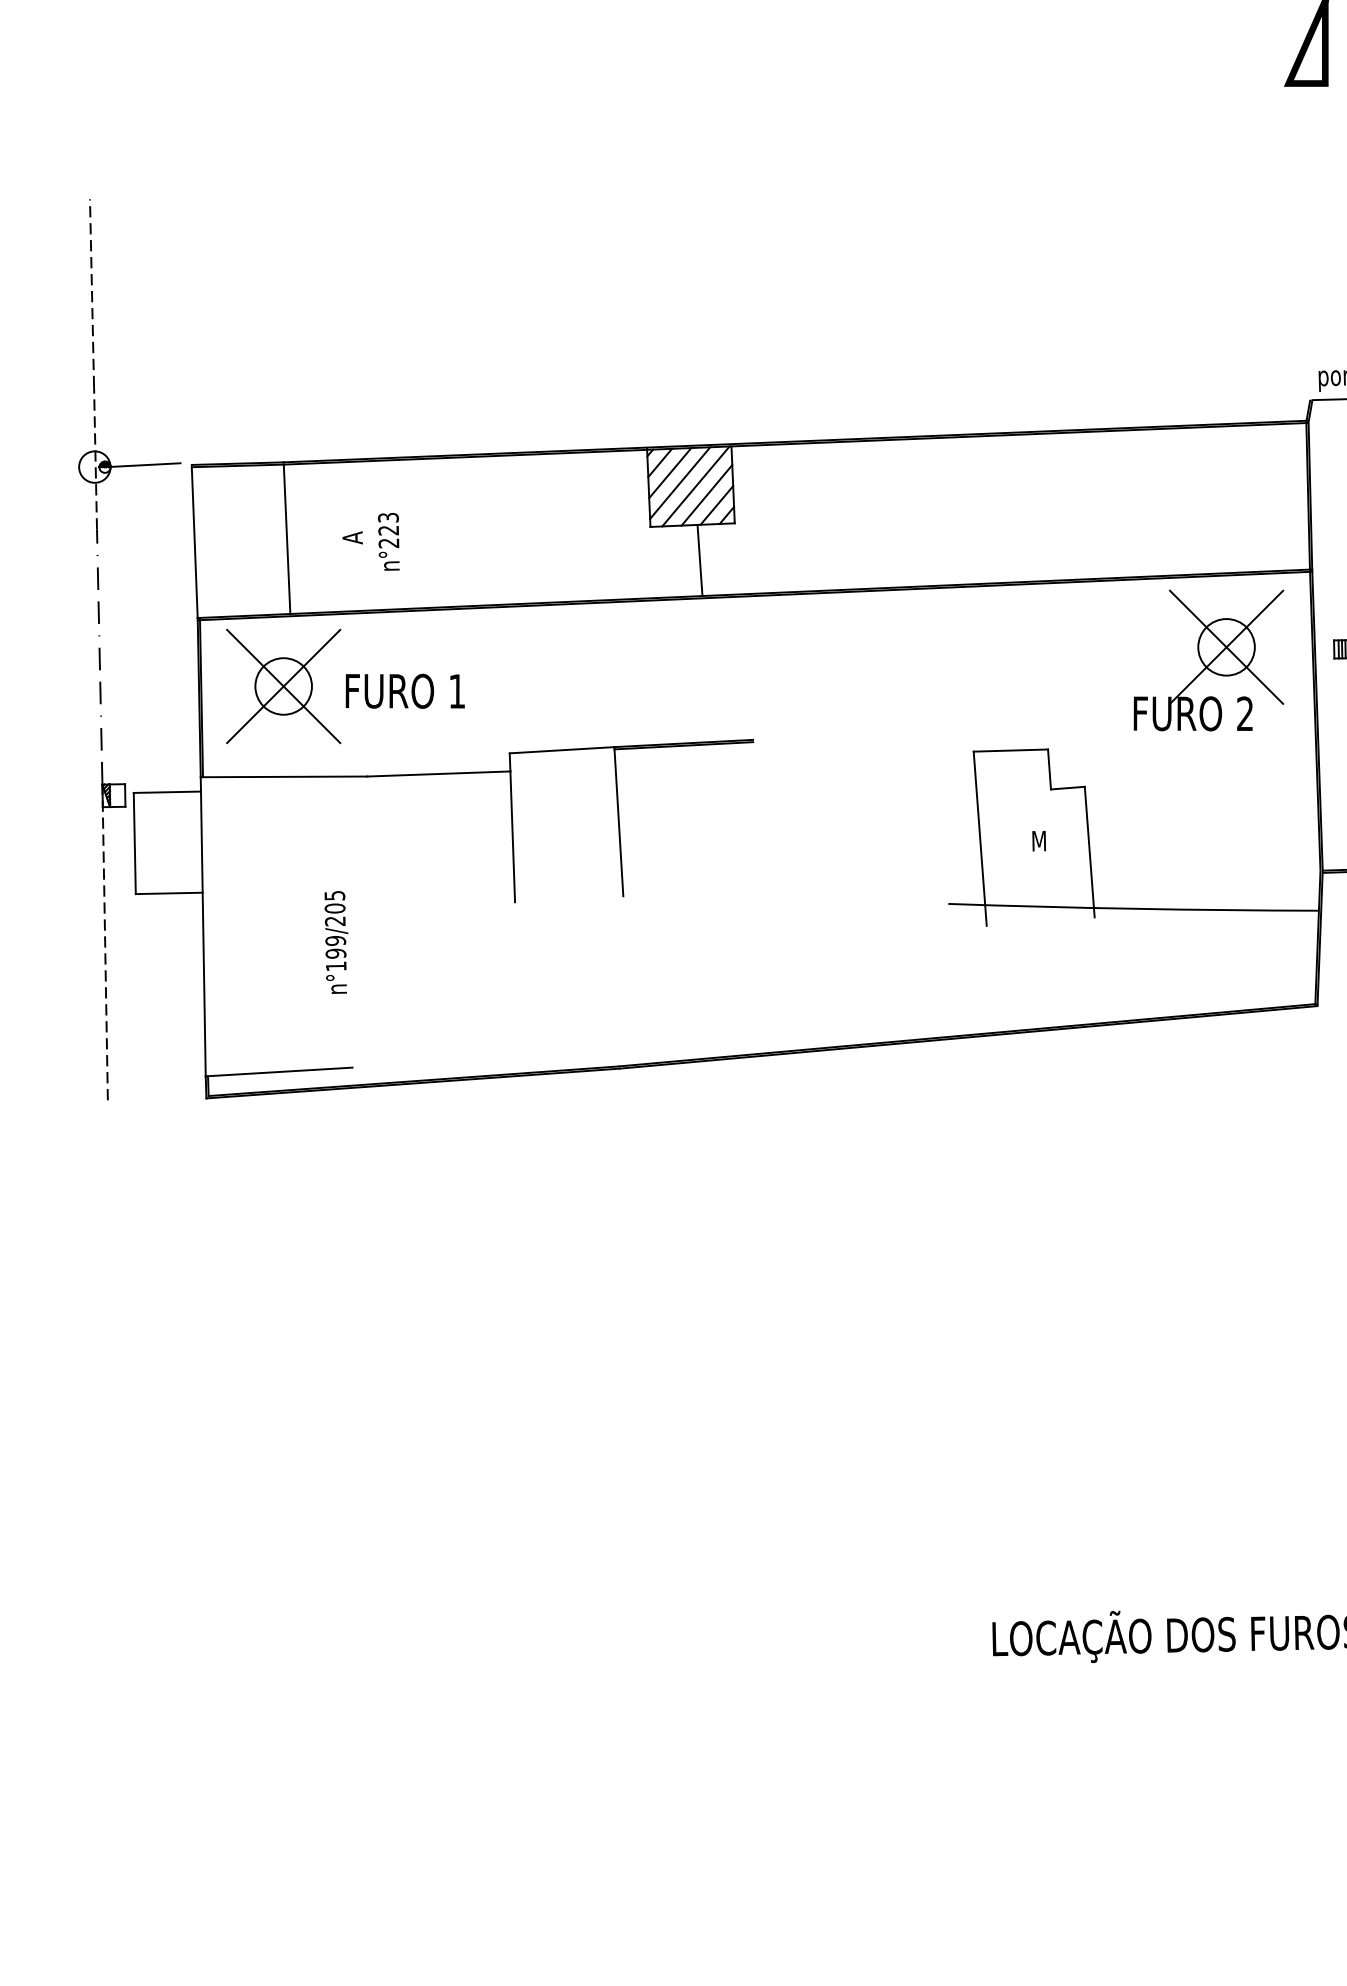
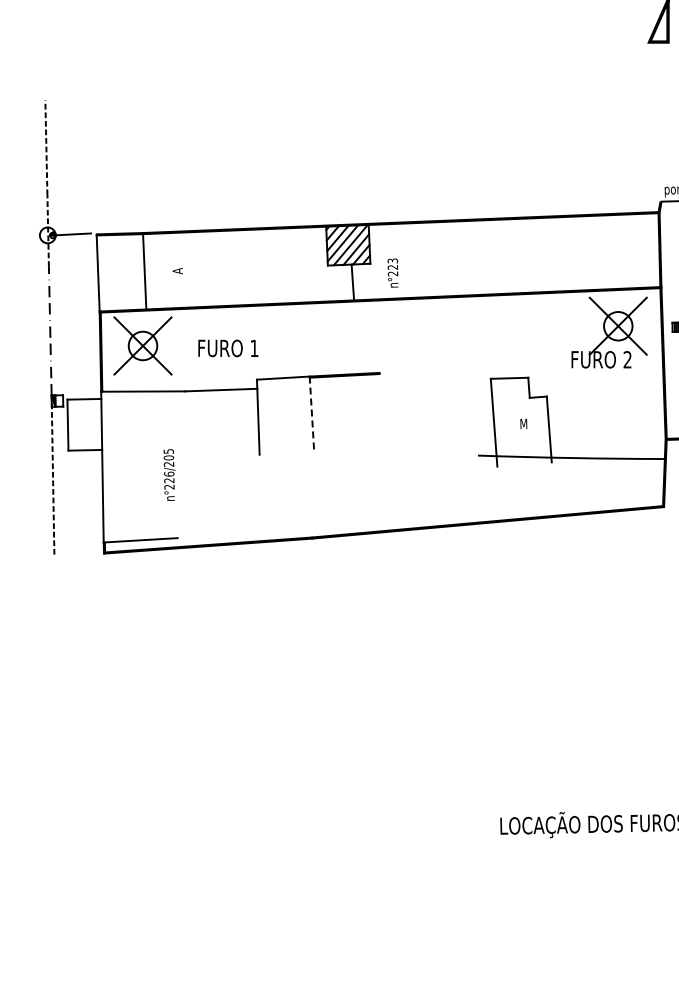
text: (387, 540) -> (392, 272), moved
text: (405, 691) -> (228, 348), moved
line: (617, 822) -> (311, 414), solid -> dashed
text: (336, 953) -> (169, 480), n°199/205 -> n°226/205

